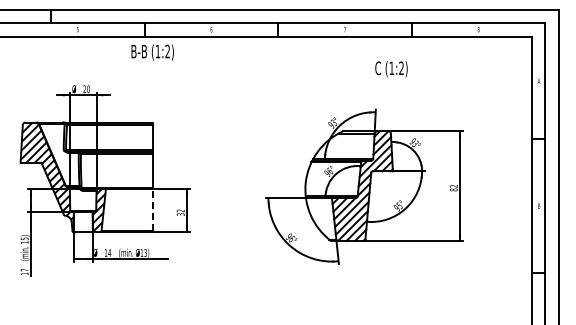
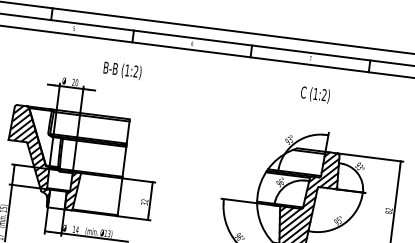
text: (152, 52) -> (122, 70), moved
text: (391, 69) -> (315, 95), moved
line: (152, 210) -> (119, 197), dashed -> solid

